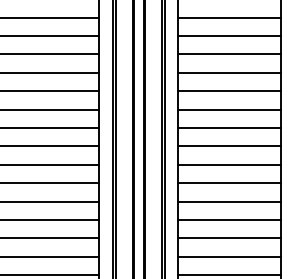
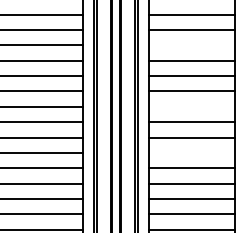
line: (229, 54) -> (191, 45), removed
line: (229, 127) -> (191, 106), removed
line: (229, 182) -> (191, 152), removed

